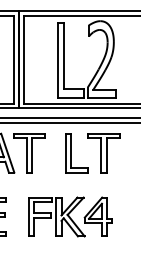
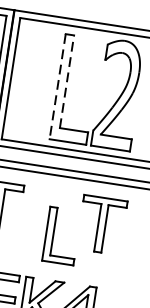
line: (64, 55) -> (67, 81), solid -> dashed
line: (58, 60) -> (58, 86), solid -> dashed
part: (76, 153) -> (61, 236), moved

